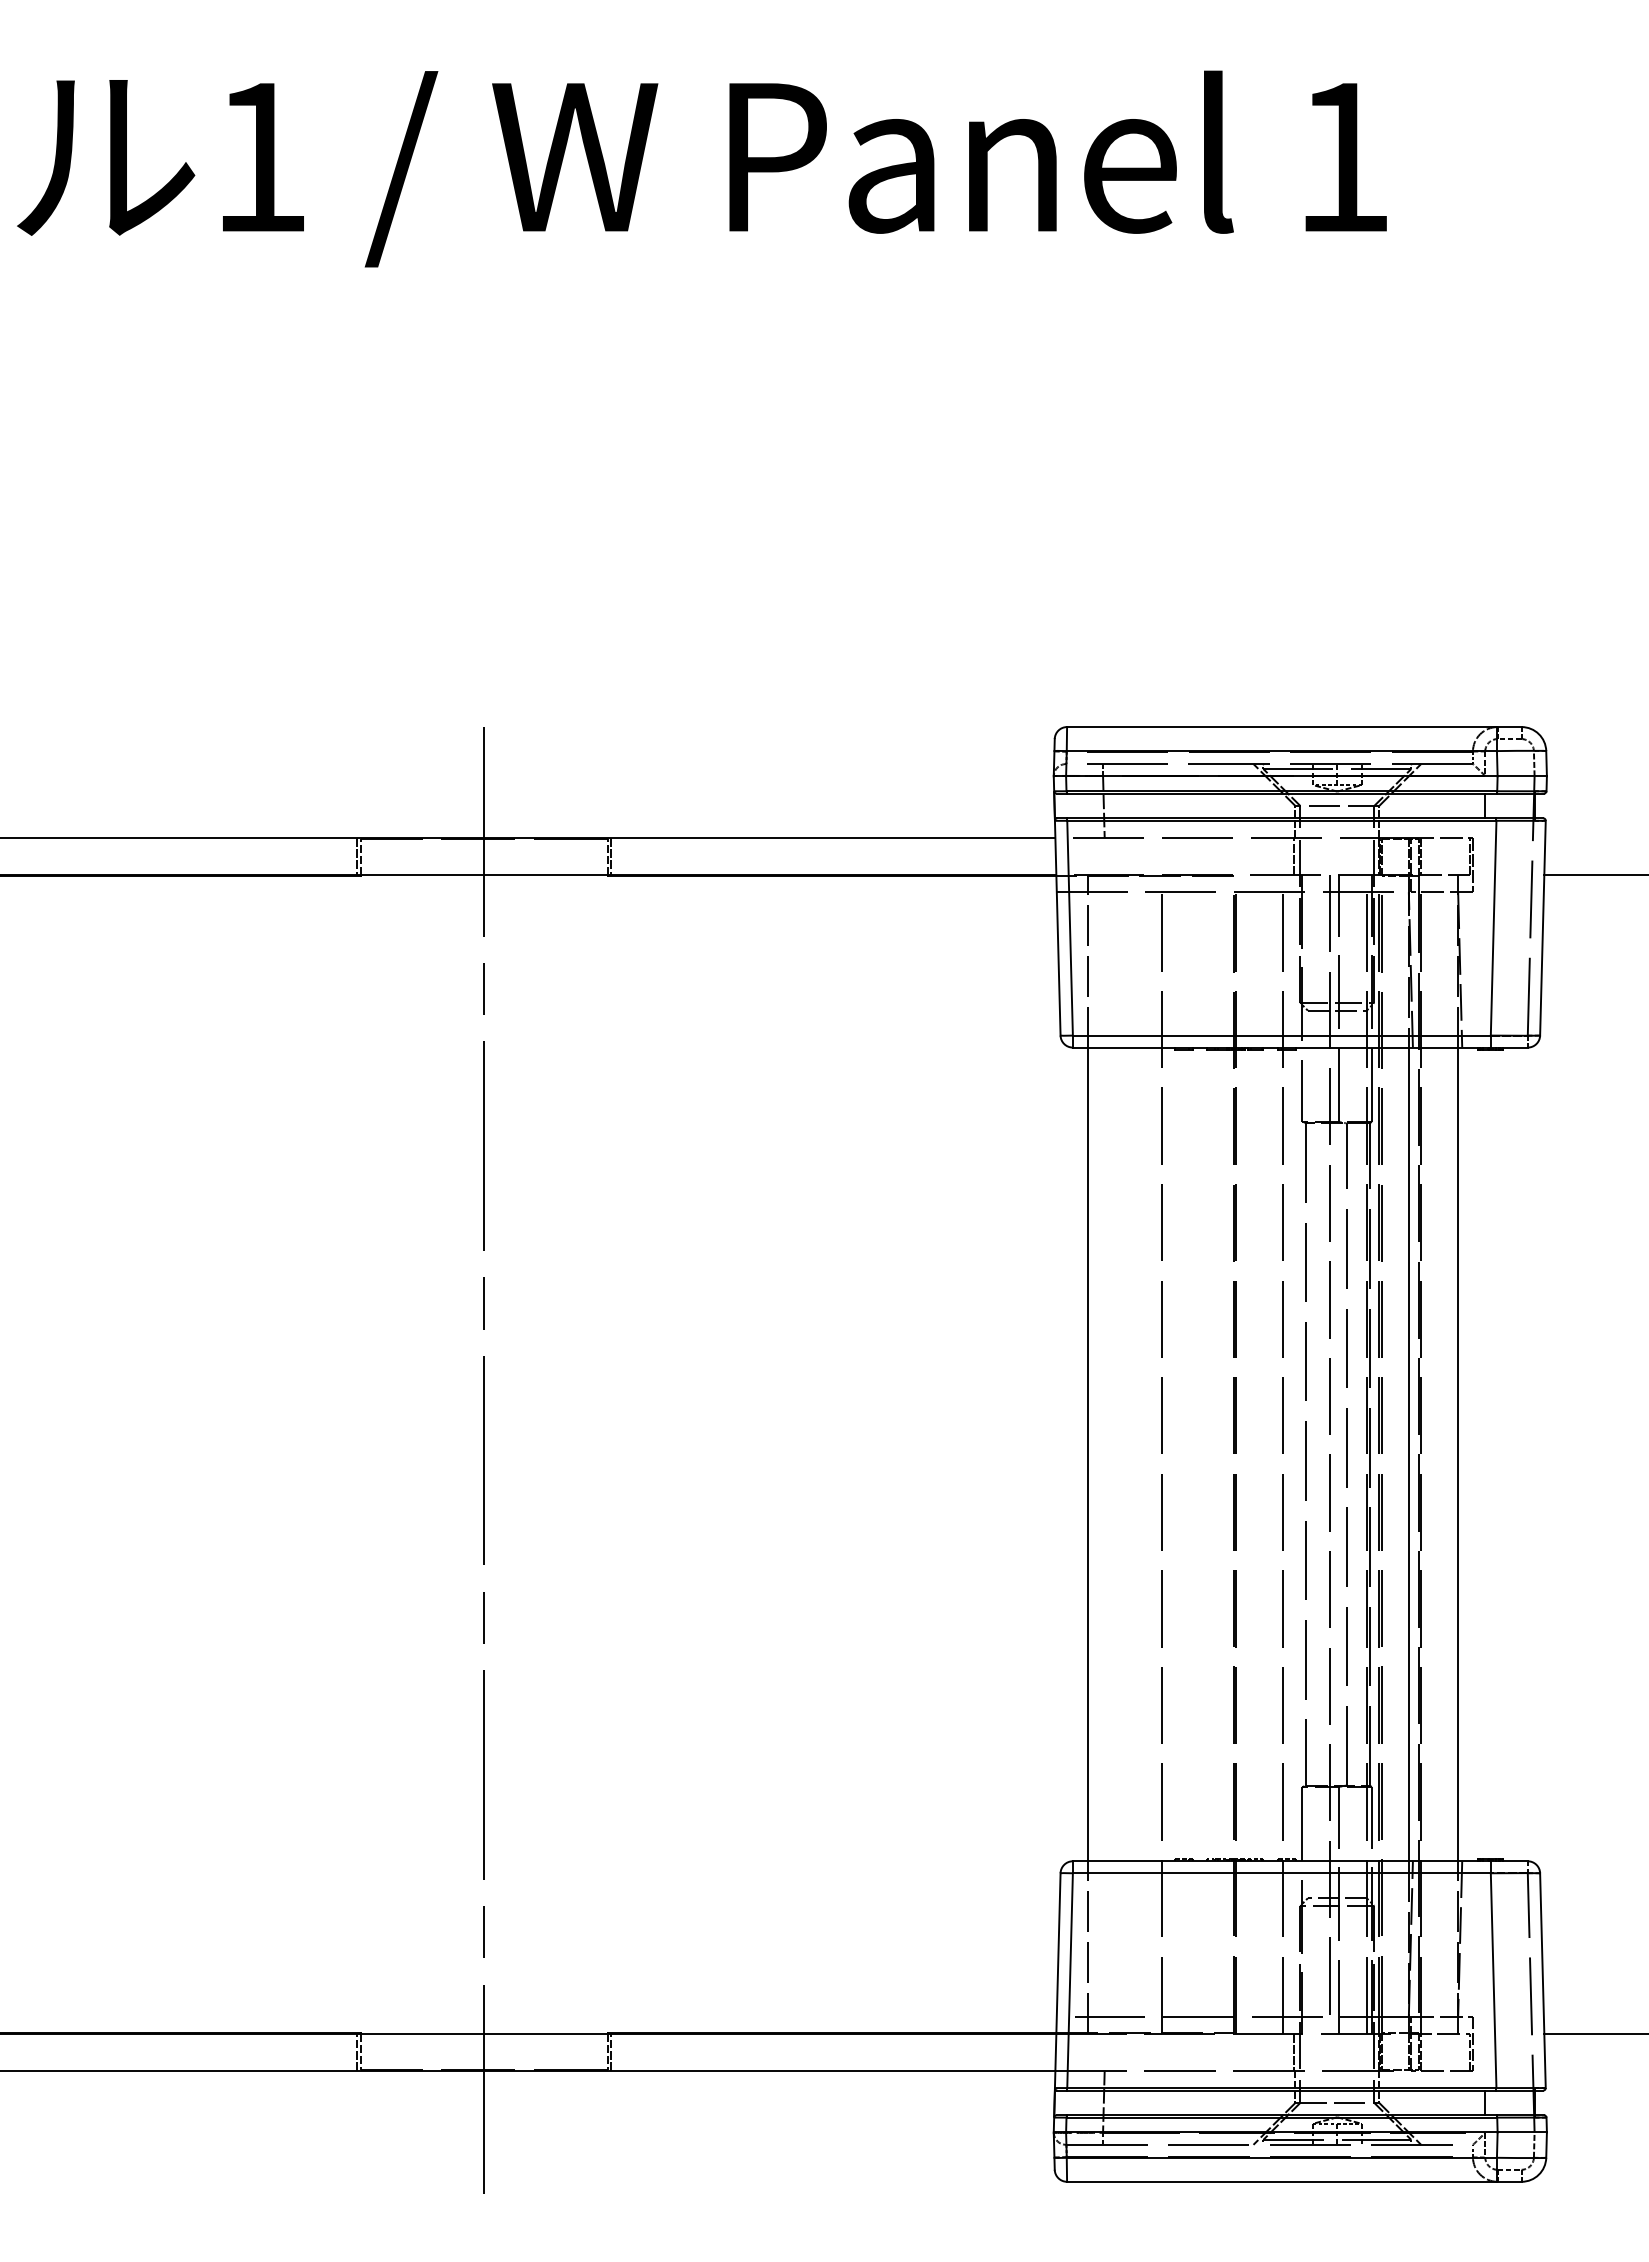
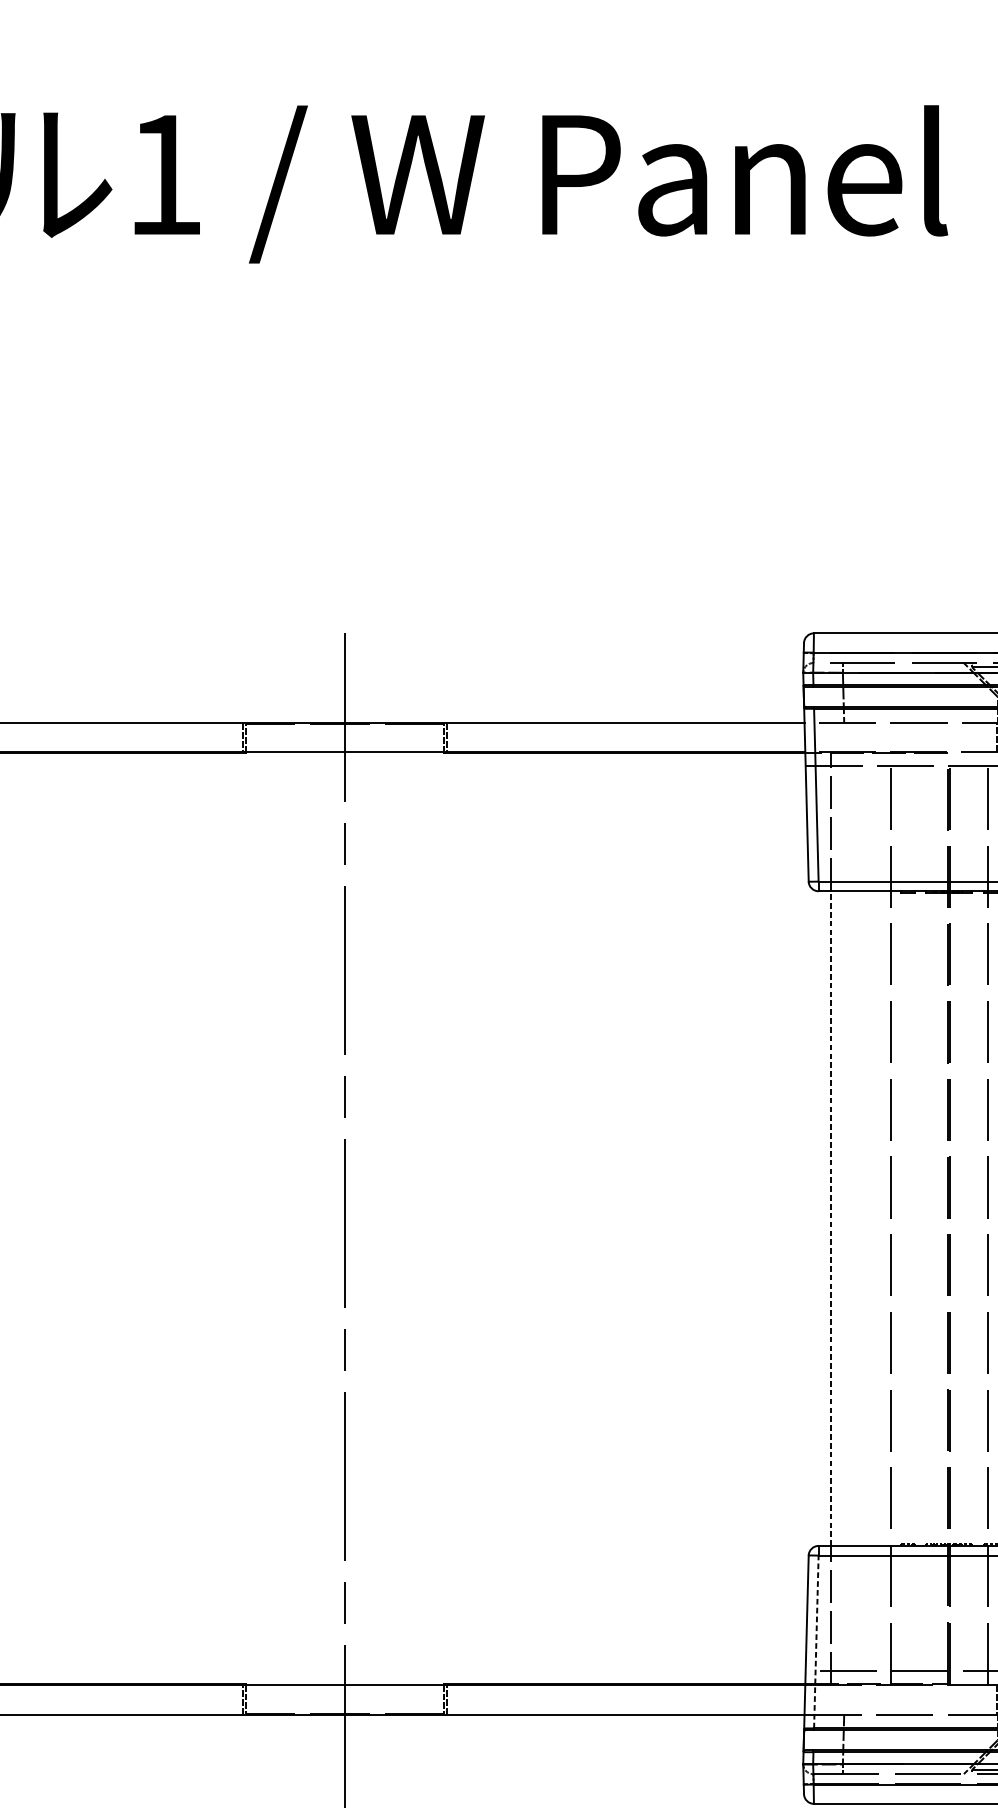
line: (1088, 1454) -> (831, 1218), solid -> dashed
line: (1070, 1980) -> (816, 1641), solid -> dashed

